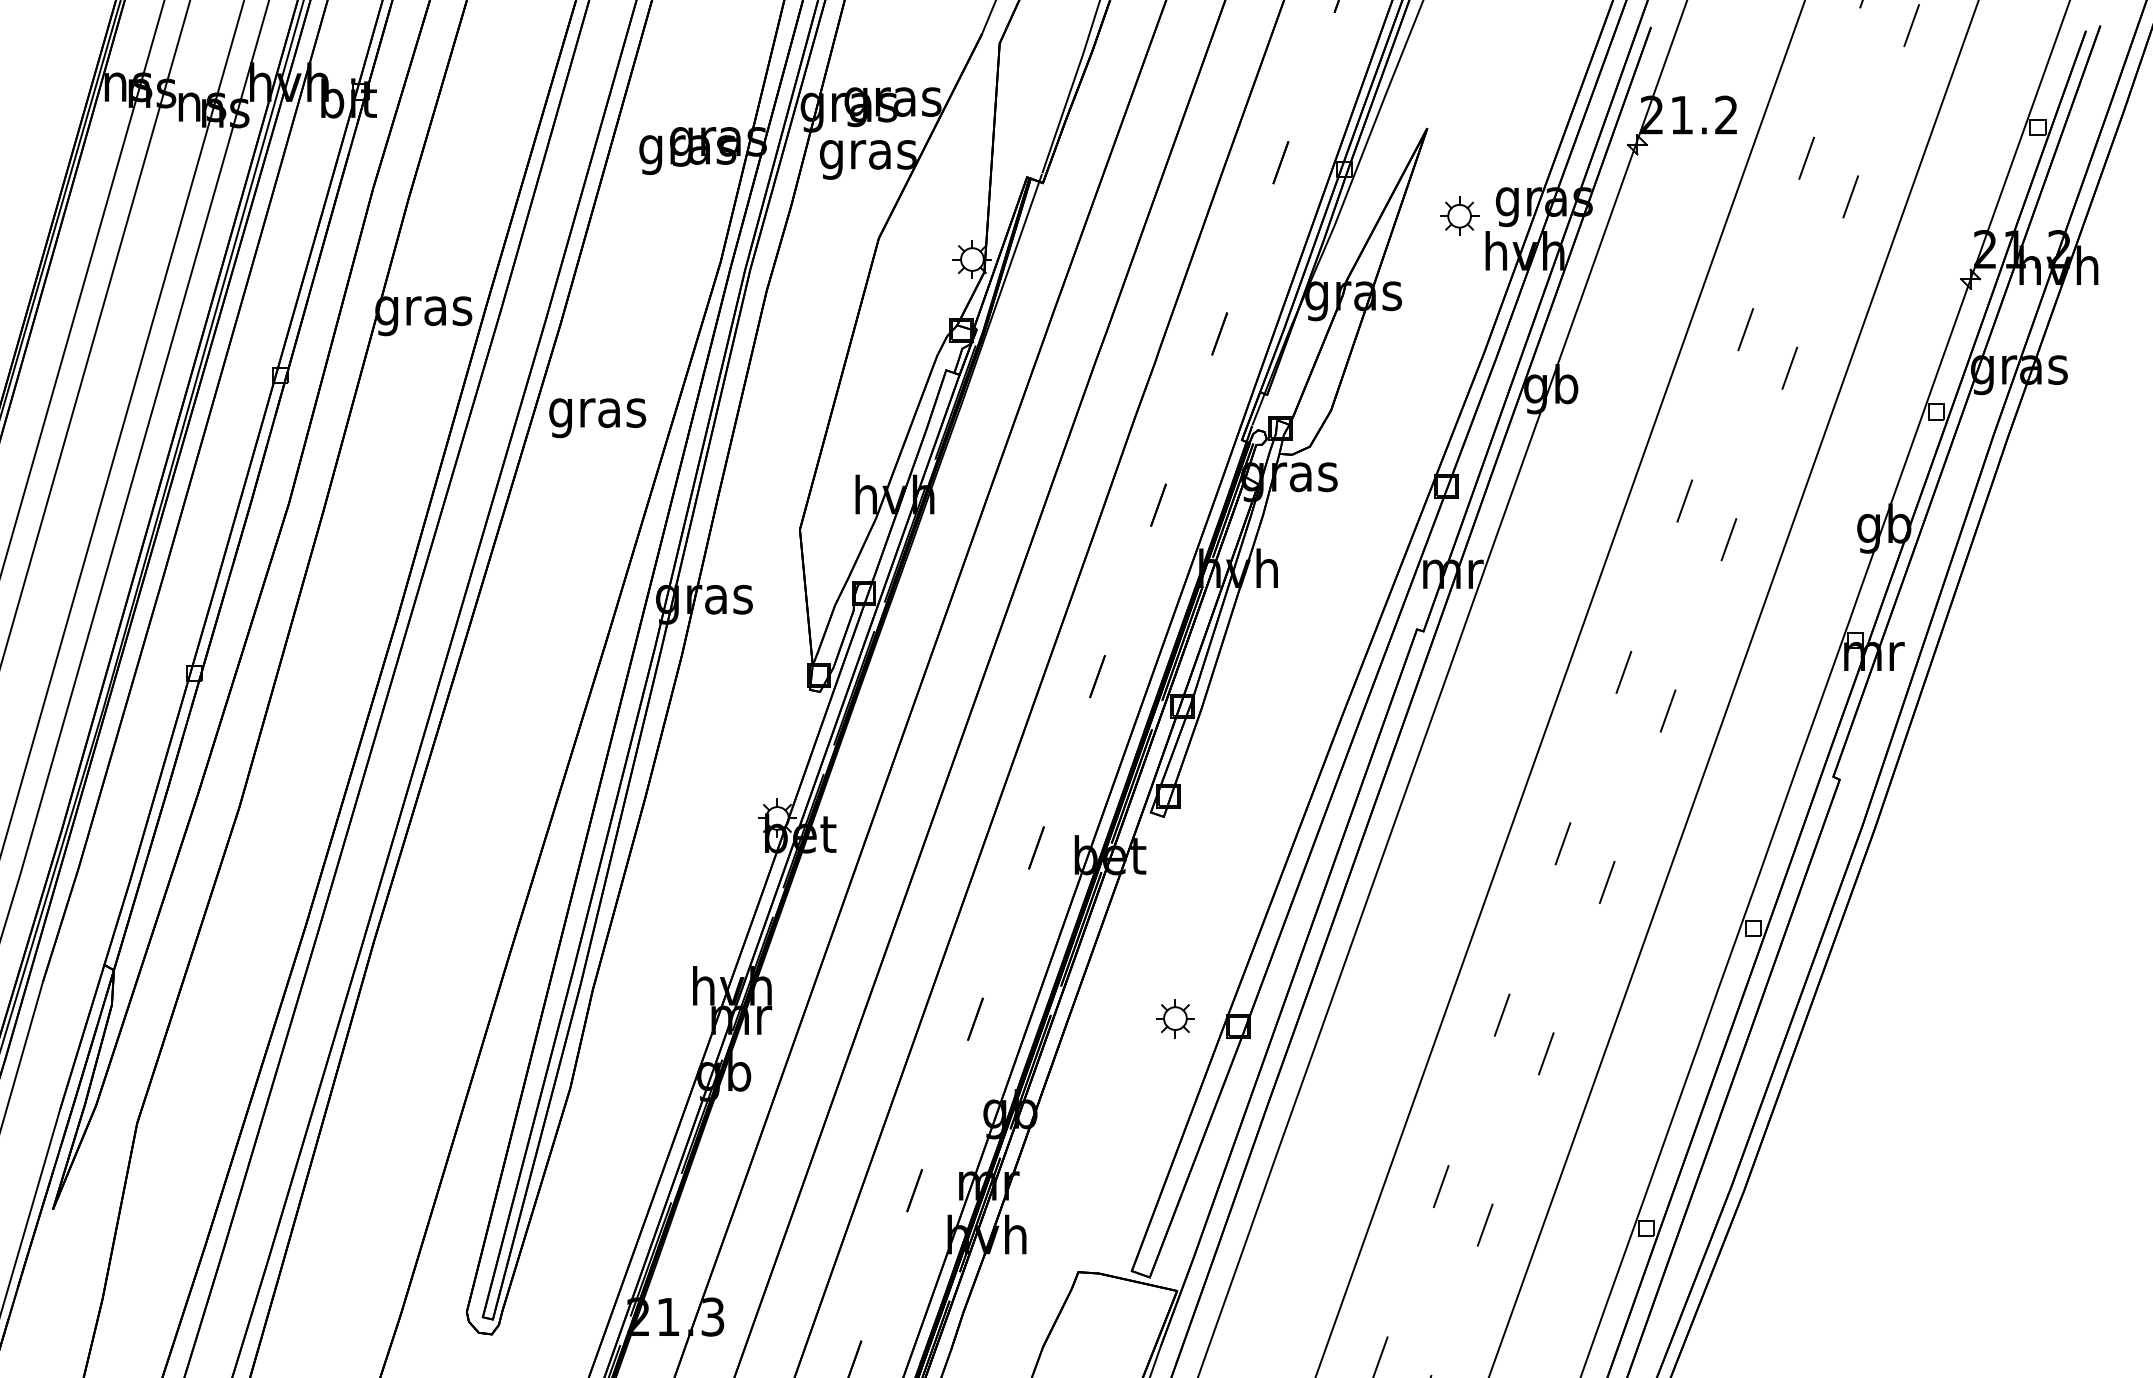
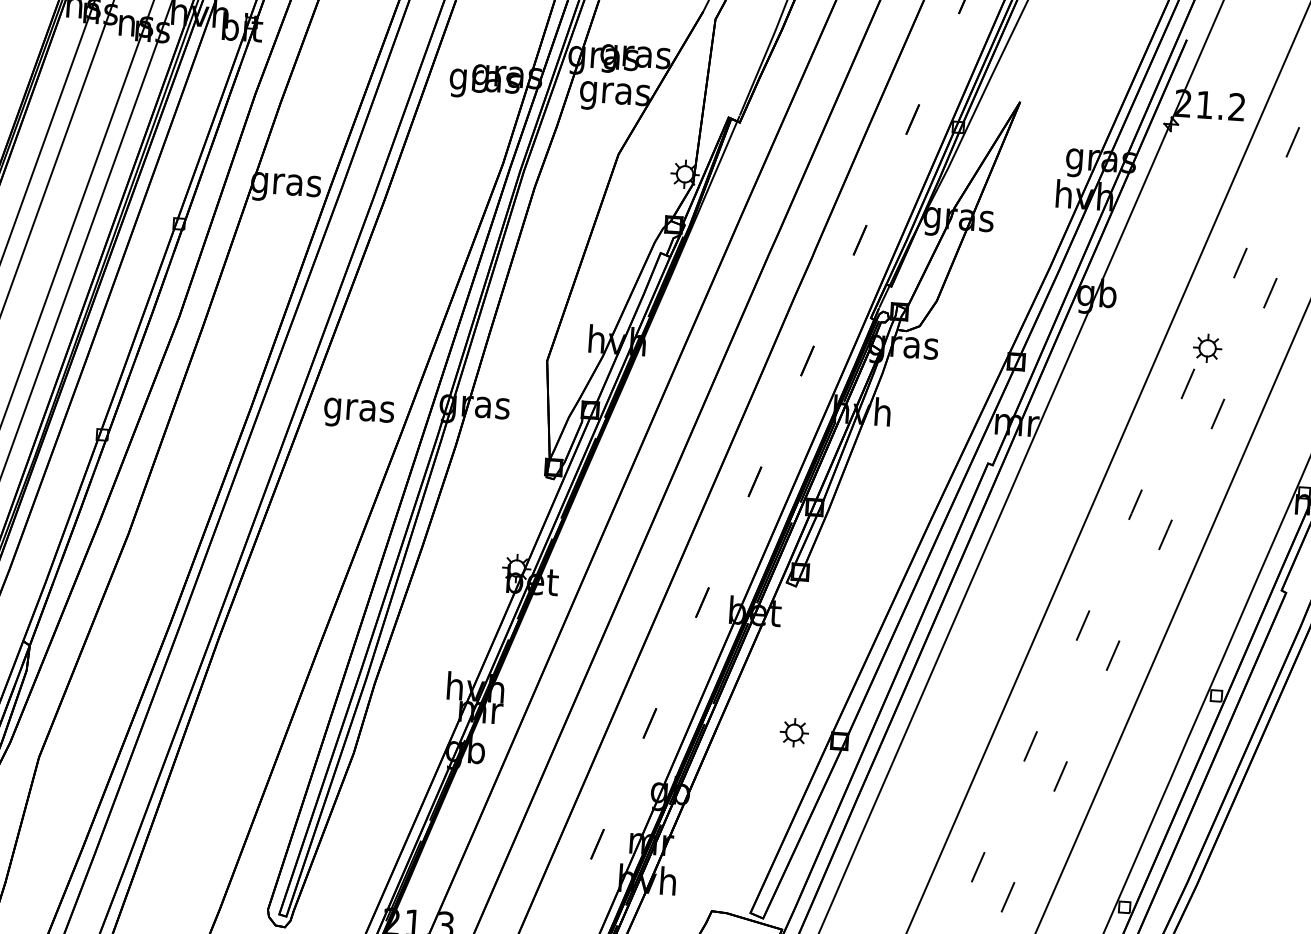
part: (1459, 215) -> (1207, 347), moved
text: (597, 418) -> (358, 414), moved

